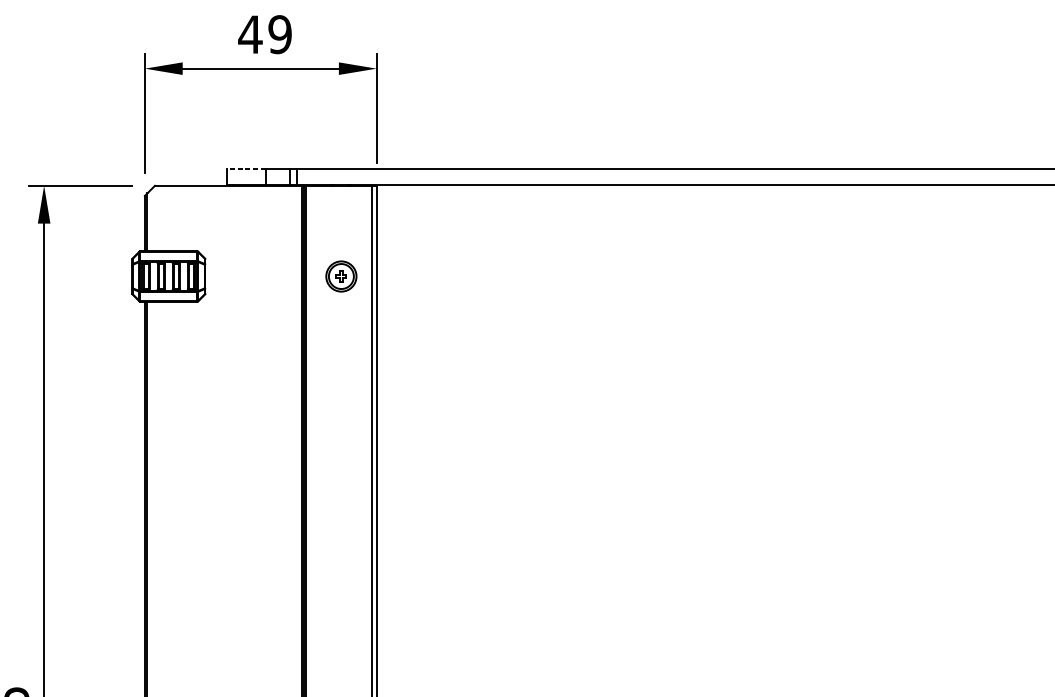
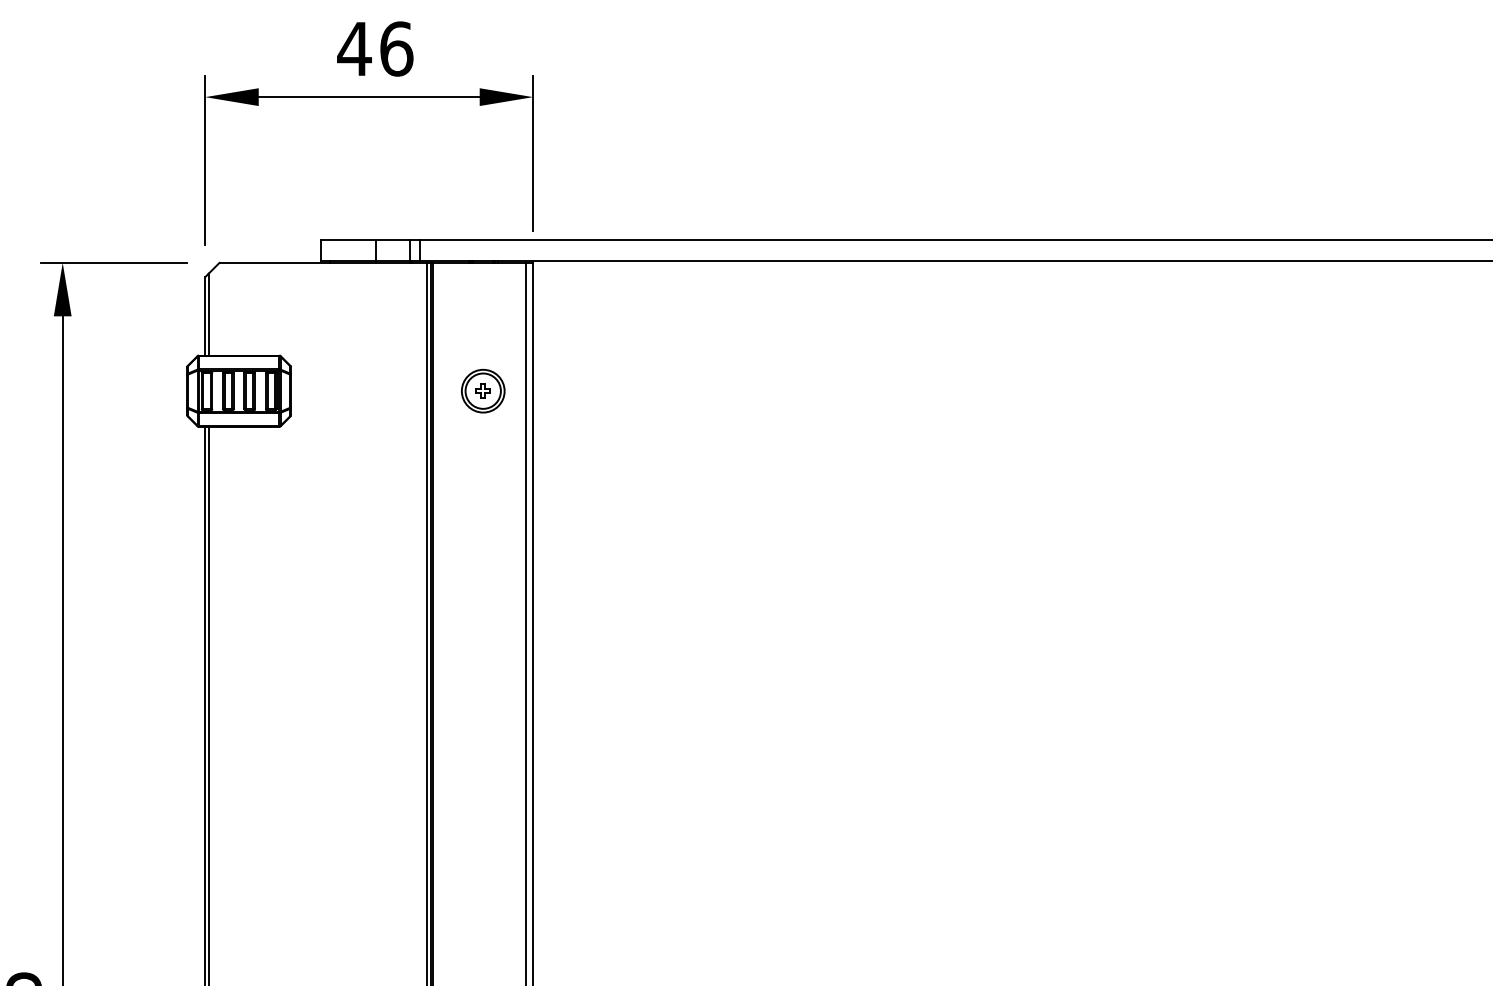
text: (280, 34) -> (396, 48), 49 -> 46
line: (246, 169) -> (348, 239), dashed -> solid

